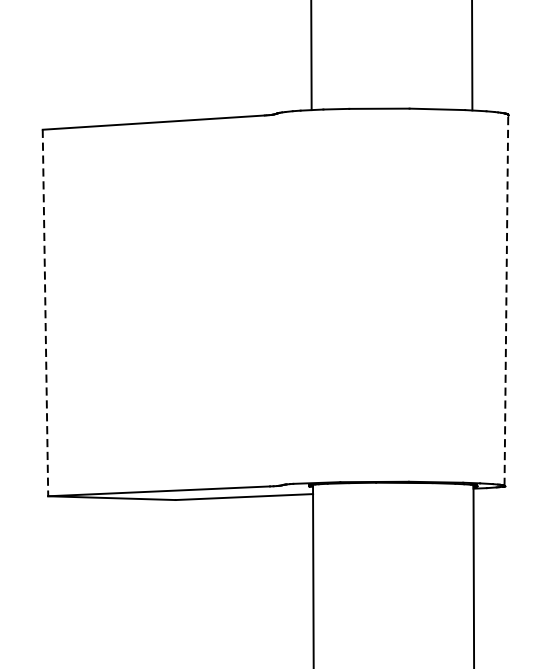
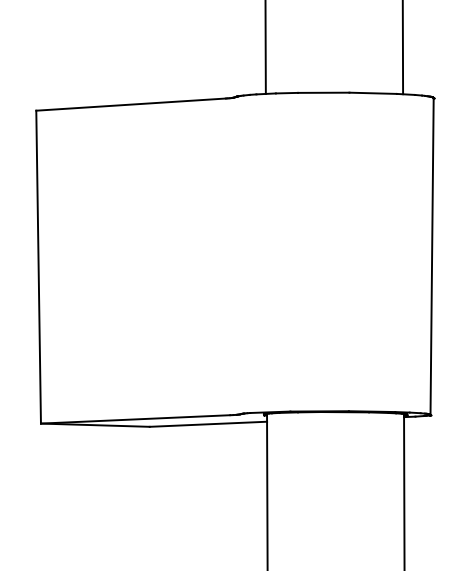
line: (506, 299) -> (432, 255), dashed -> solid
line: (45, 313) -> (38, 267), dashed -> solid

